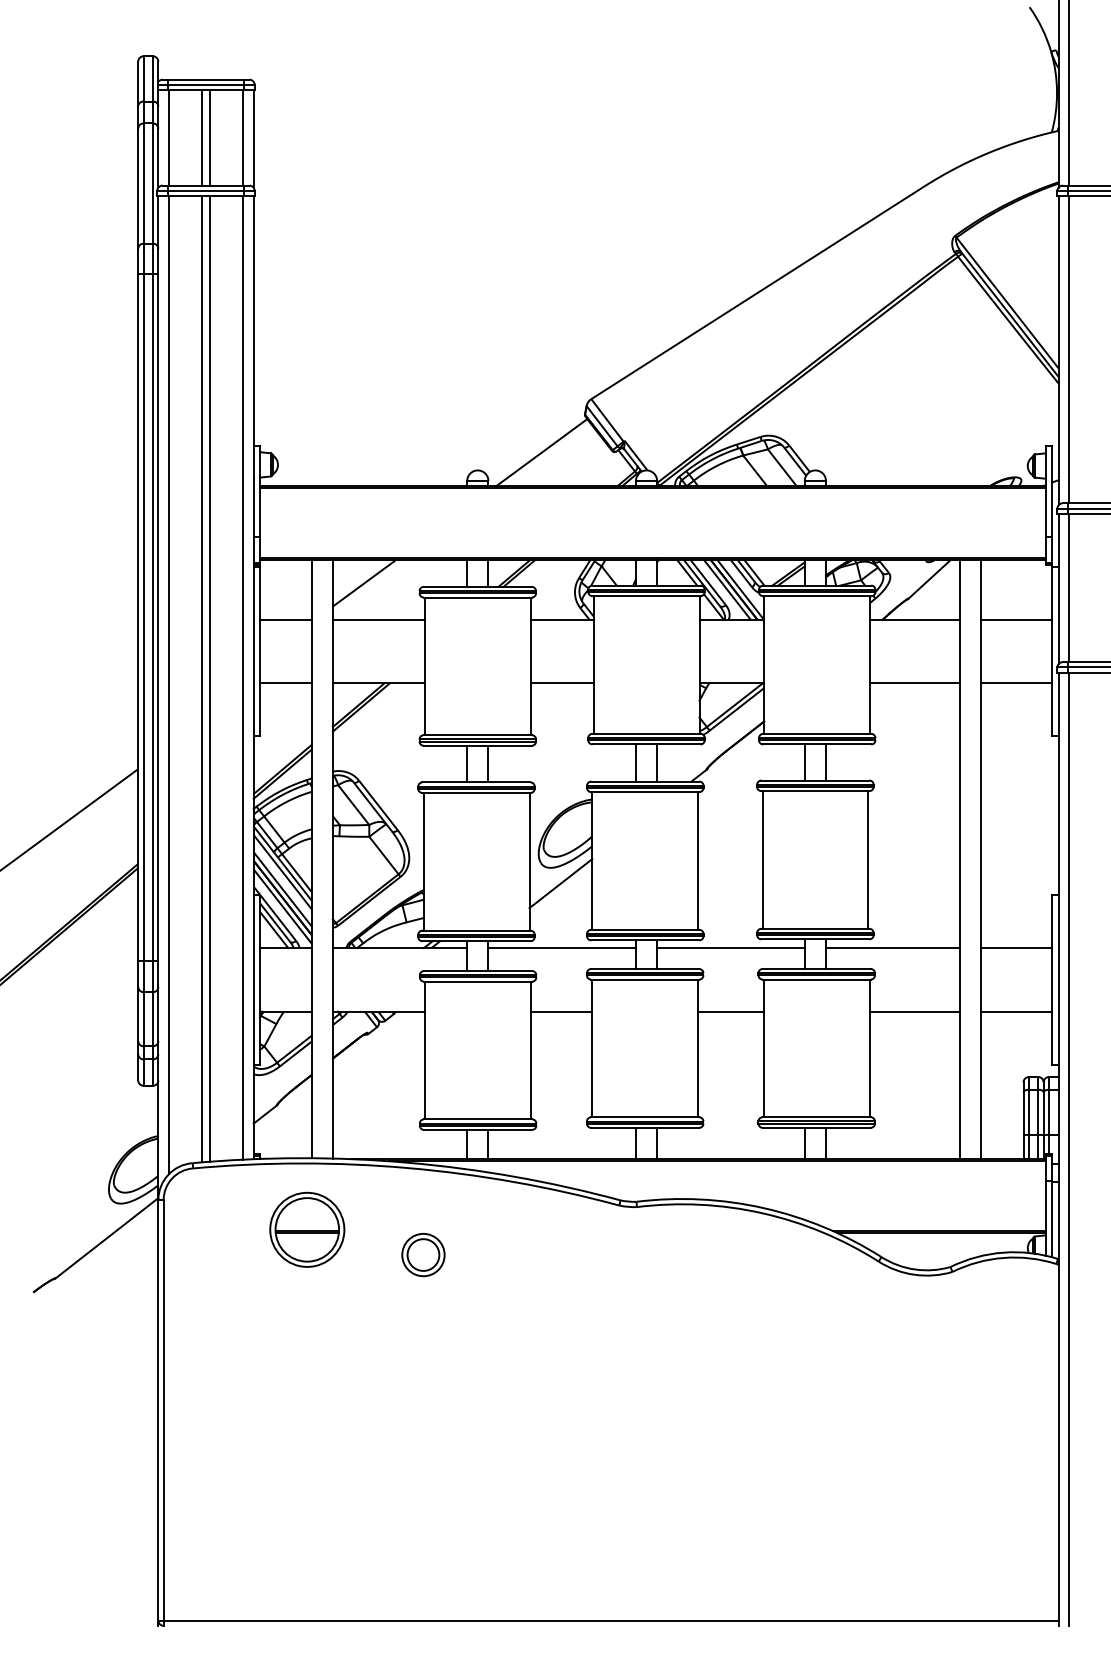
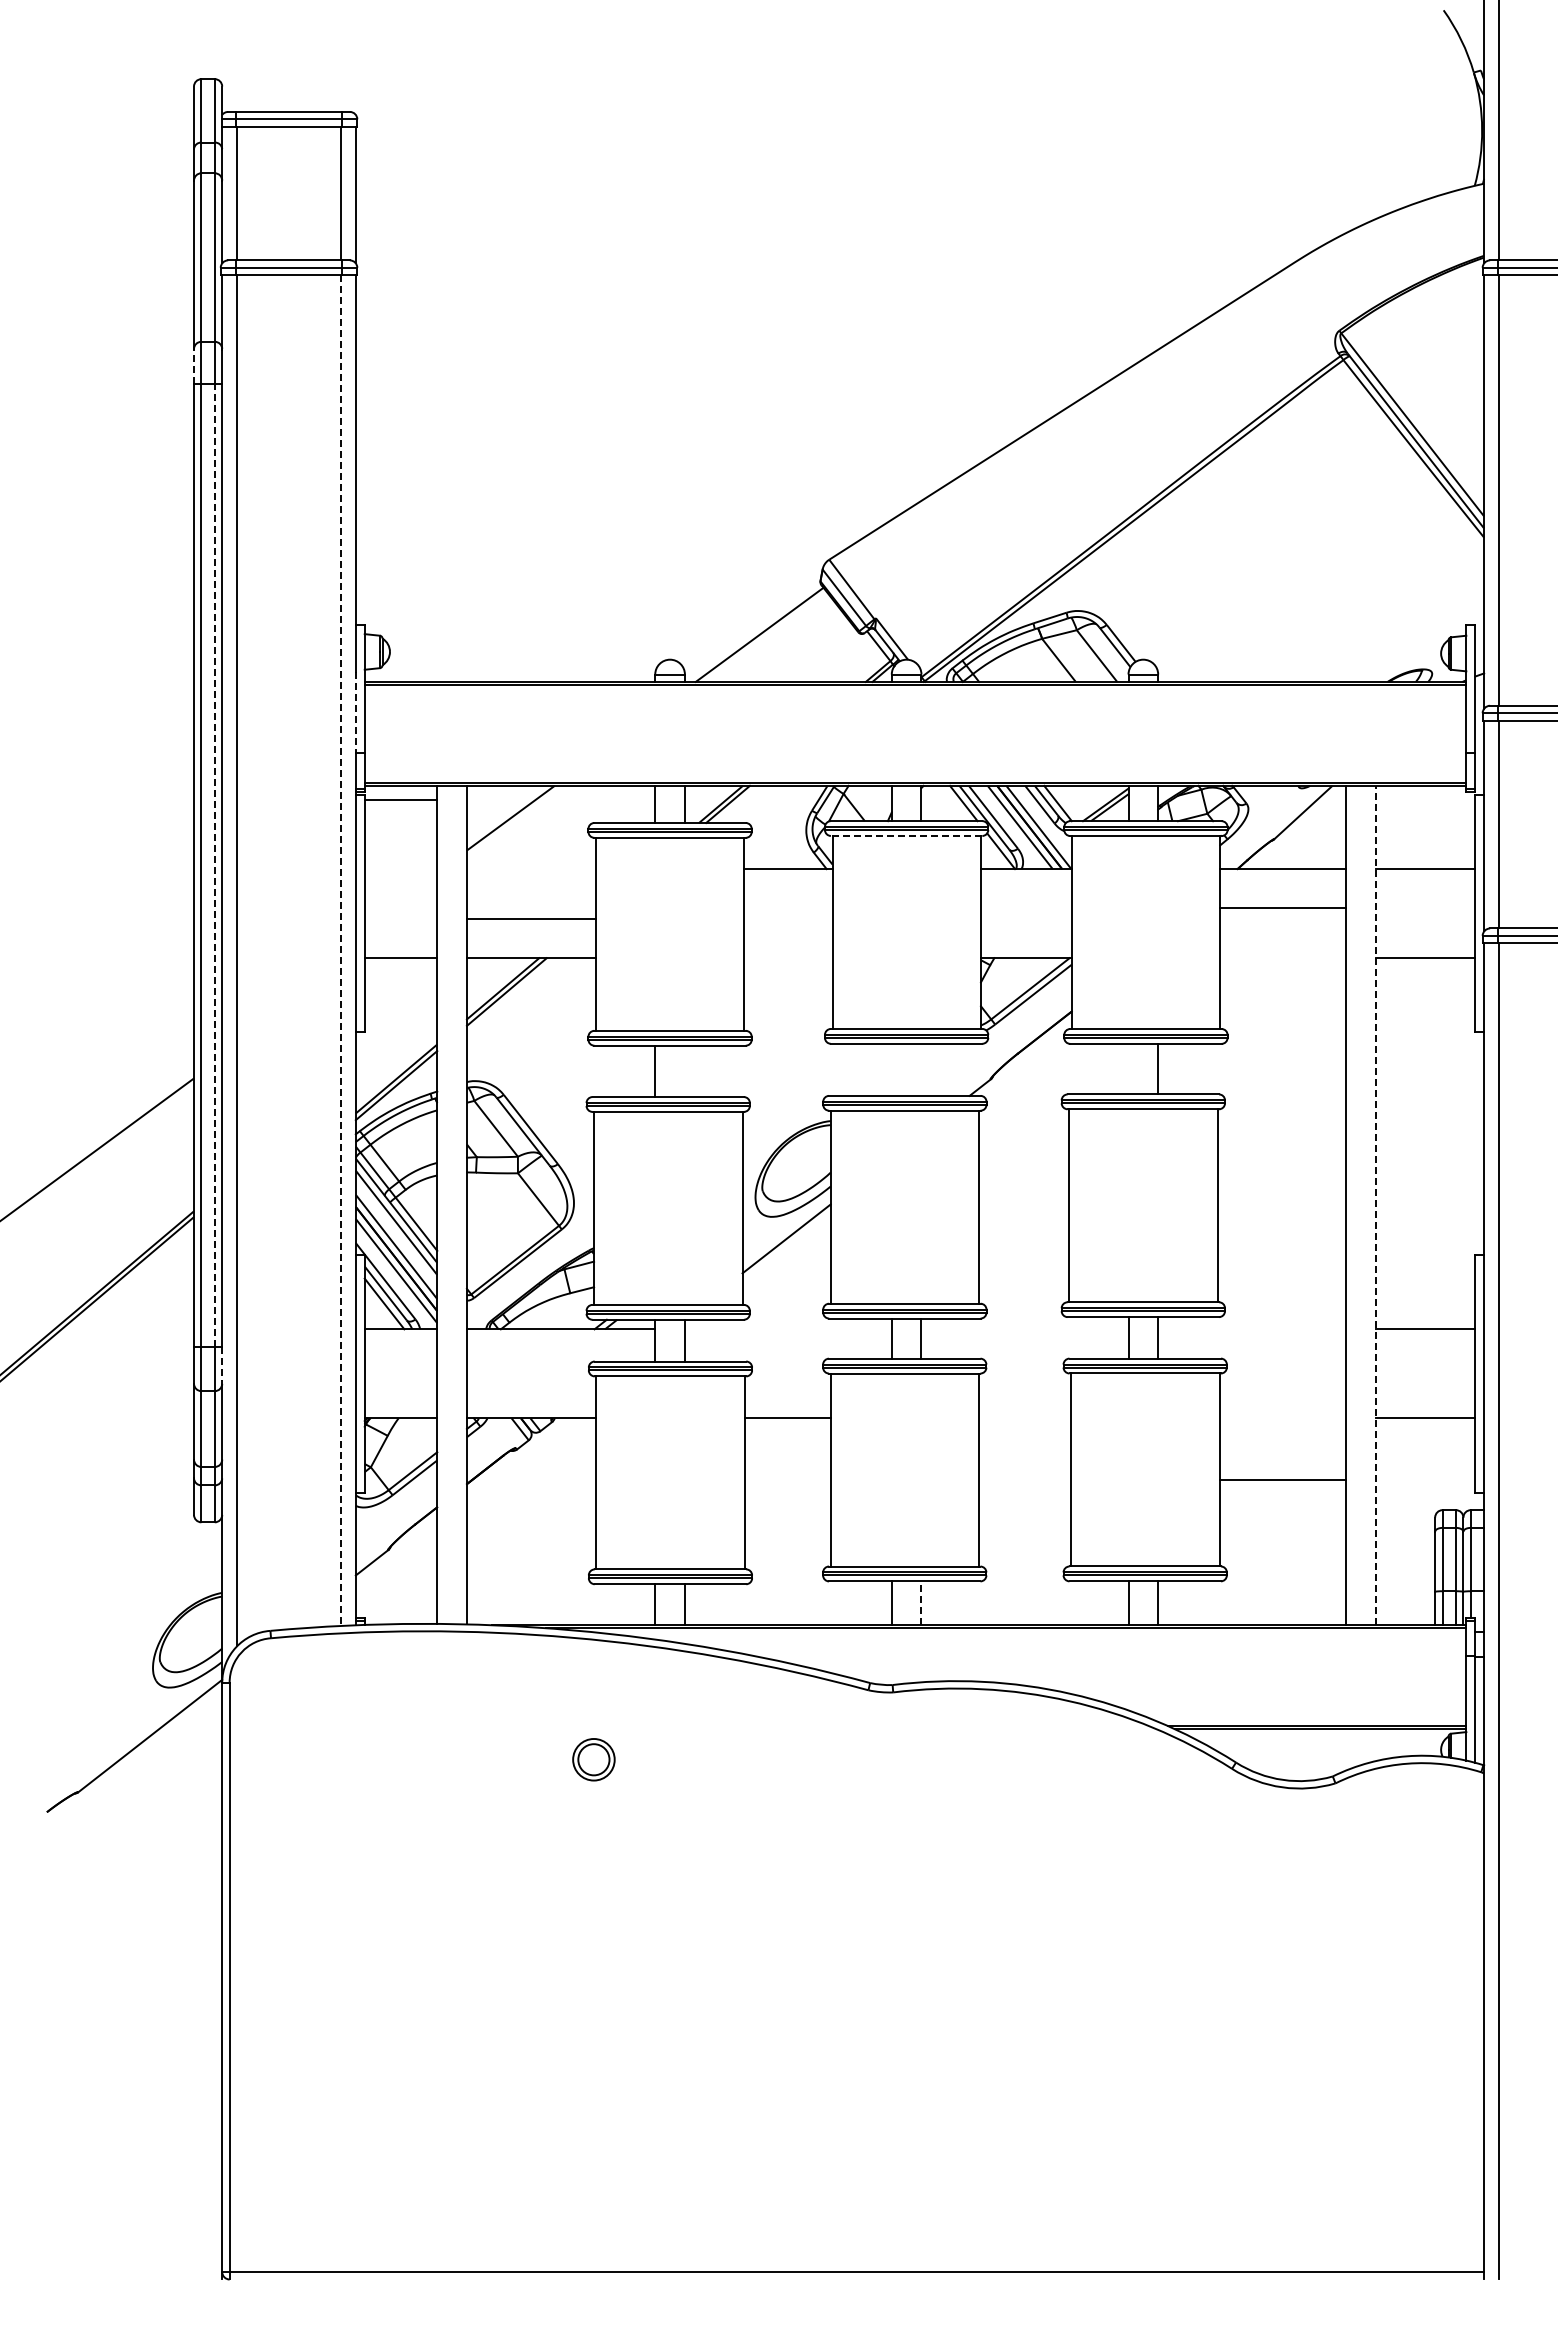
line: (202, 137) -> (283, 193), removed
line: (209, 137) -> (294, 193), removed
line: (138, 261) -> (194, 366), solid -> dashed
line: (253, 508) -> (355, 712), solid -> dashed
line: (646, 595) -> (906, 835), solid -> dashed
line: (152, 617) -> (214, 865), solid -> dashed
line: (285, 620) -> (400, 800), moved
line: (378, 620) -> (530, 919), moved
line: (209, 678) -> (294, 951), removed
line: (242, 678) -> (340, 951), solid -> dashed
line: (202, 679) -> (283, 952), removed
line: (562, 683) -> (788, 958), removed
line: (915, 683) -> (1283, 908), moved
line: (635, 762) -> (891, 1069), removed
line: (657, 762) -> (921, 1069), removed
line: (804, 762) -> (1128, 1068), removed
line: (488, 764) -> (684, 1071), removed
line: (981, 859) -> (1376, 1205), solid -> dashed
line: (561, 948) -> (787, 1329), removed
line: (730, 948) -> (1024, 1329), removed
line: (893, 948) -> (1252, 1329), removed
line: (158, 973) -> (222, 1364), solid -> dashed
line: (731, 1011) -> (1025, 1418), removed
line: (914, 1011) -> (1282, 1480), moved
line: (657, 1143) -> (921, 1603), solid -> dashed
part: (306, 1229) -> (430, 1724), removed
part: (423, 1254) -> (593, 1759), size x0.7

